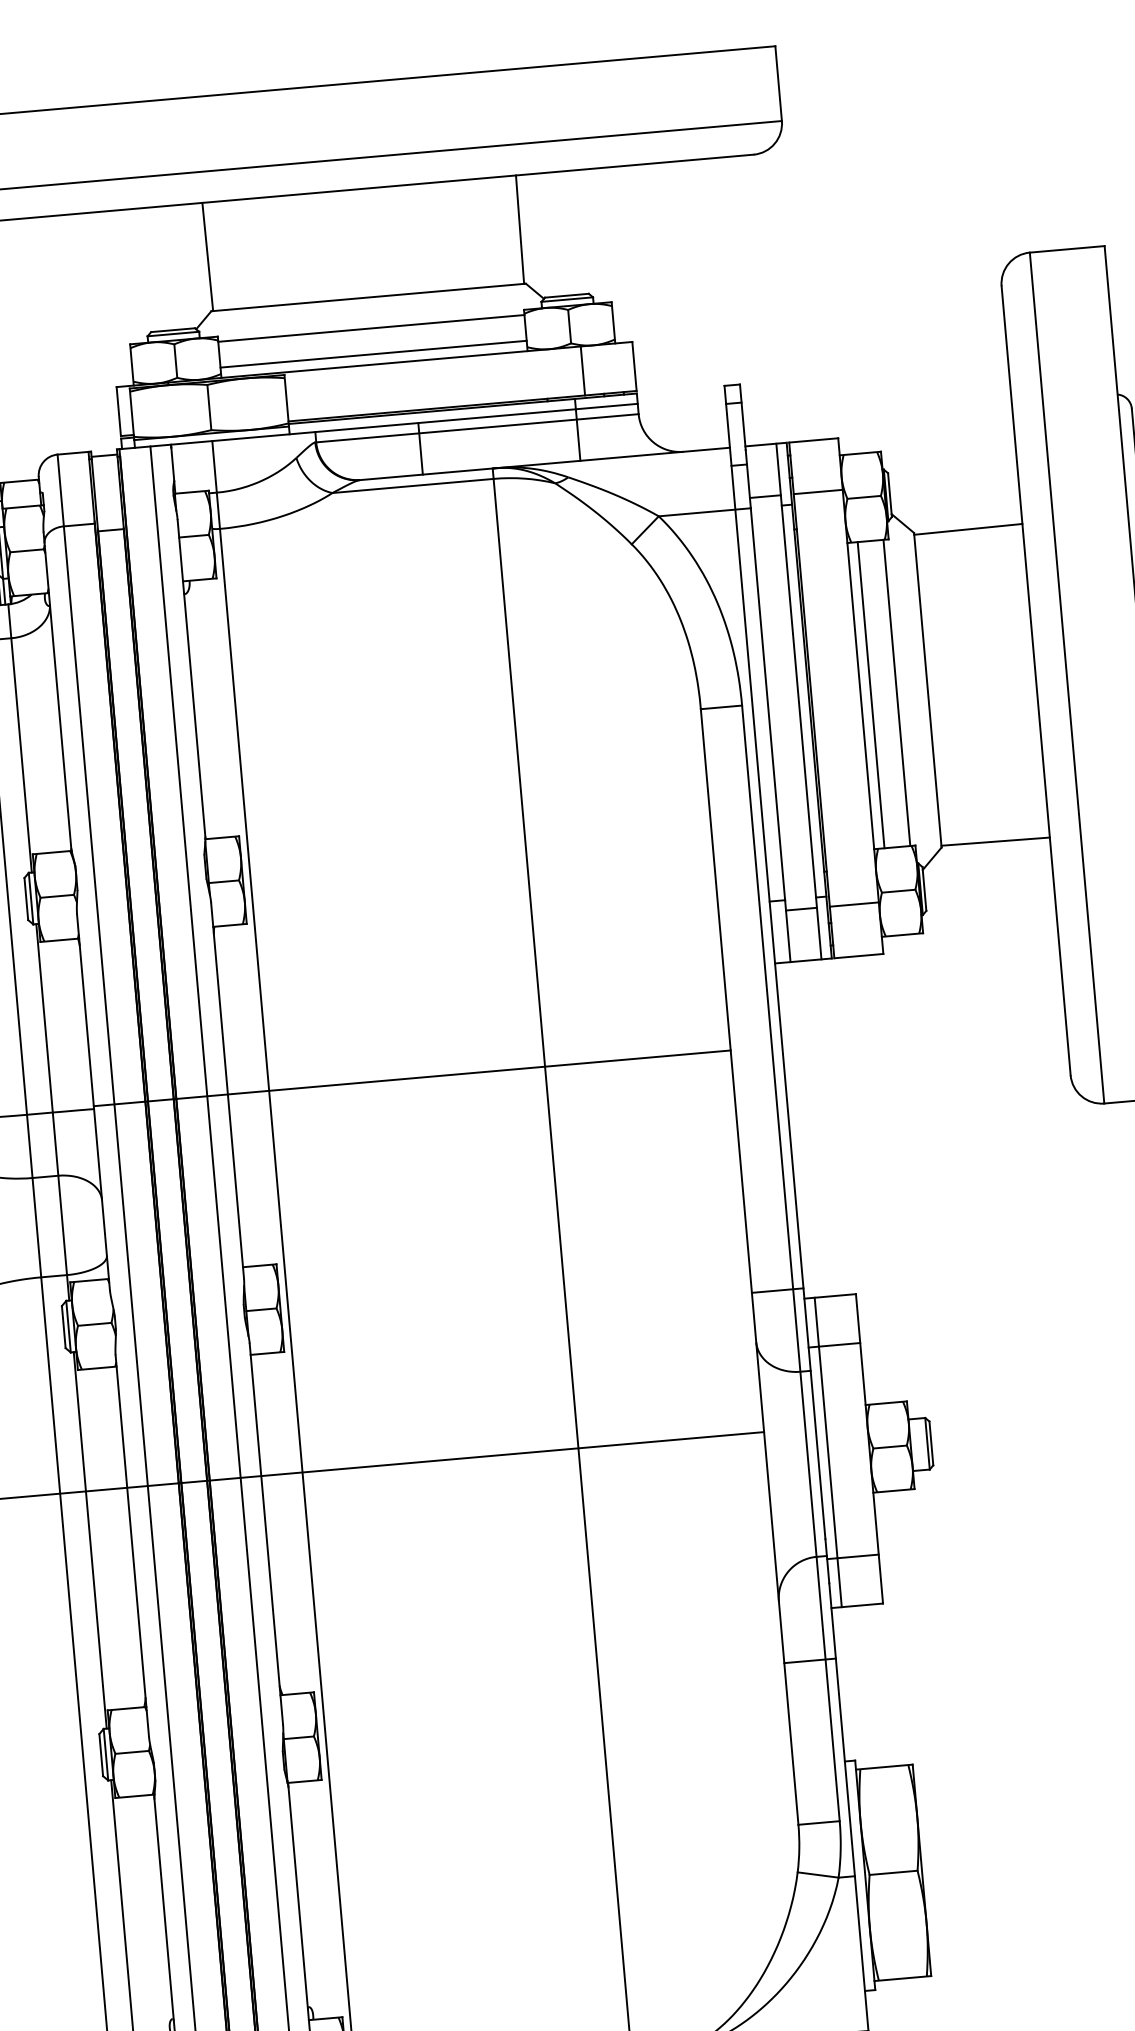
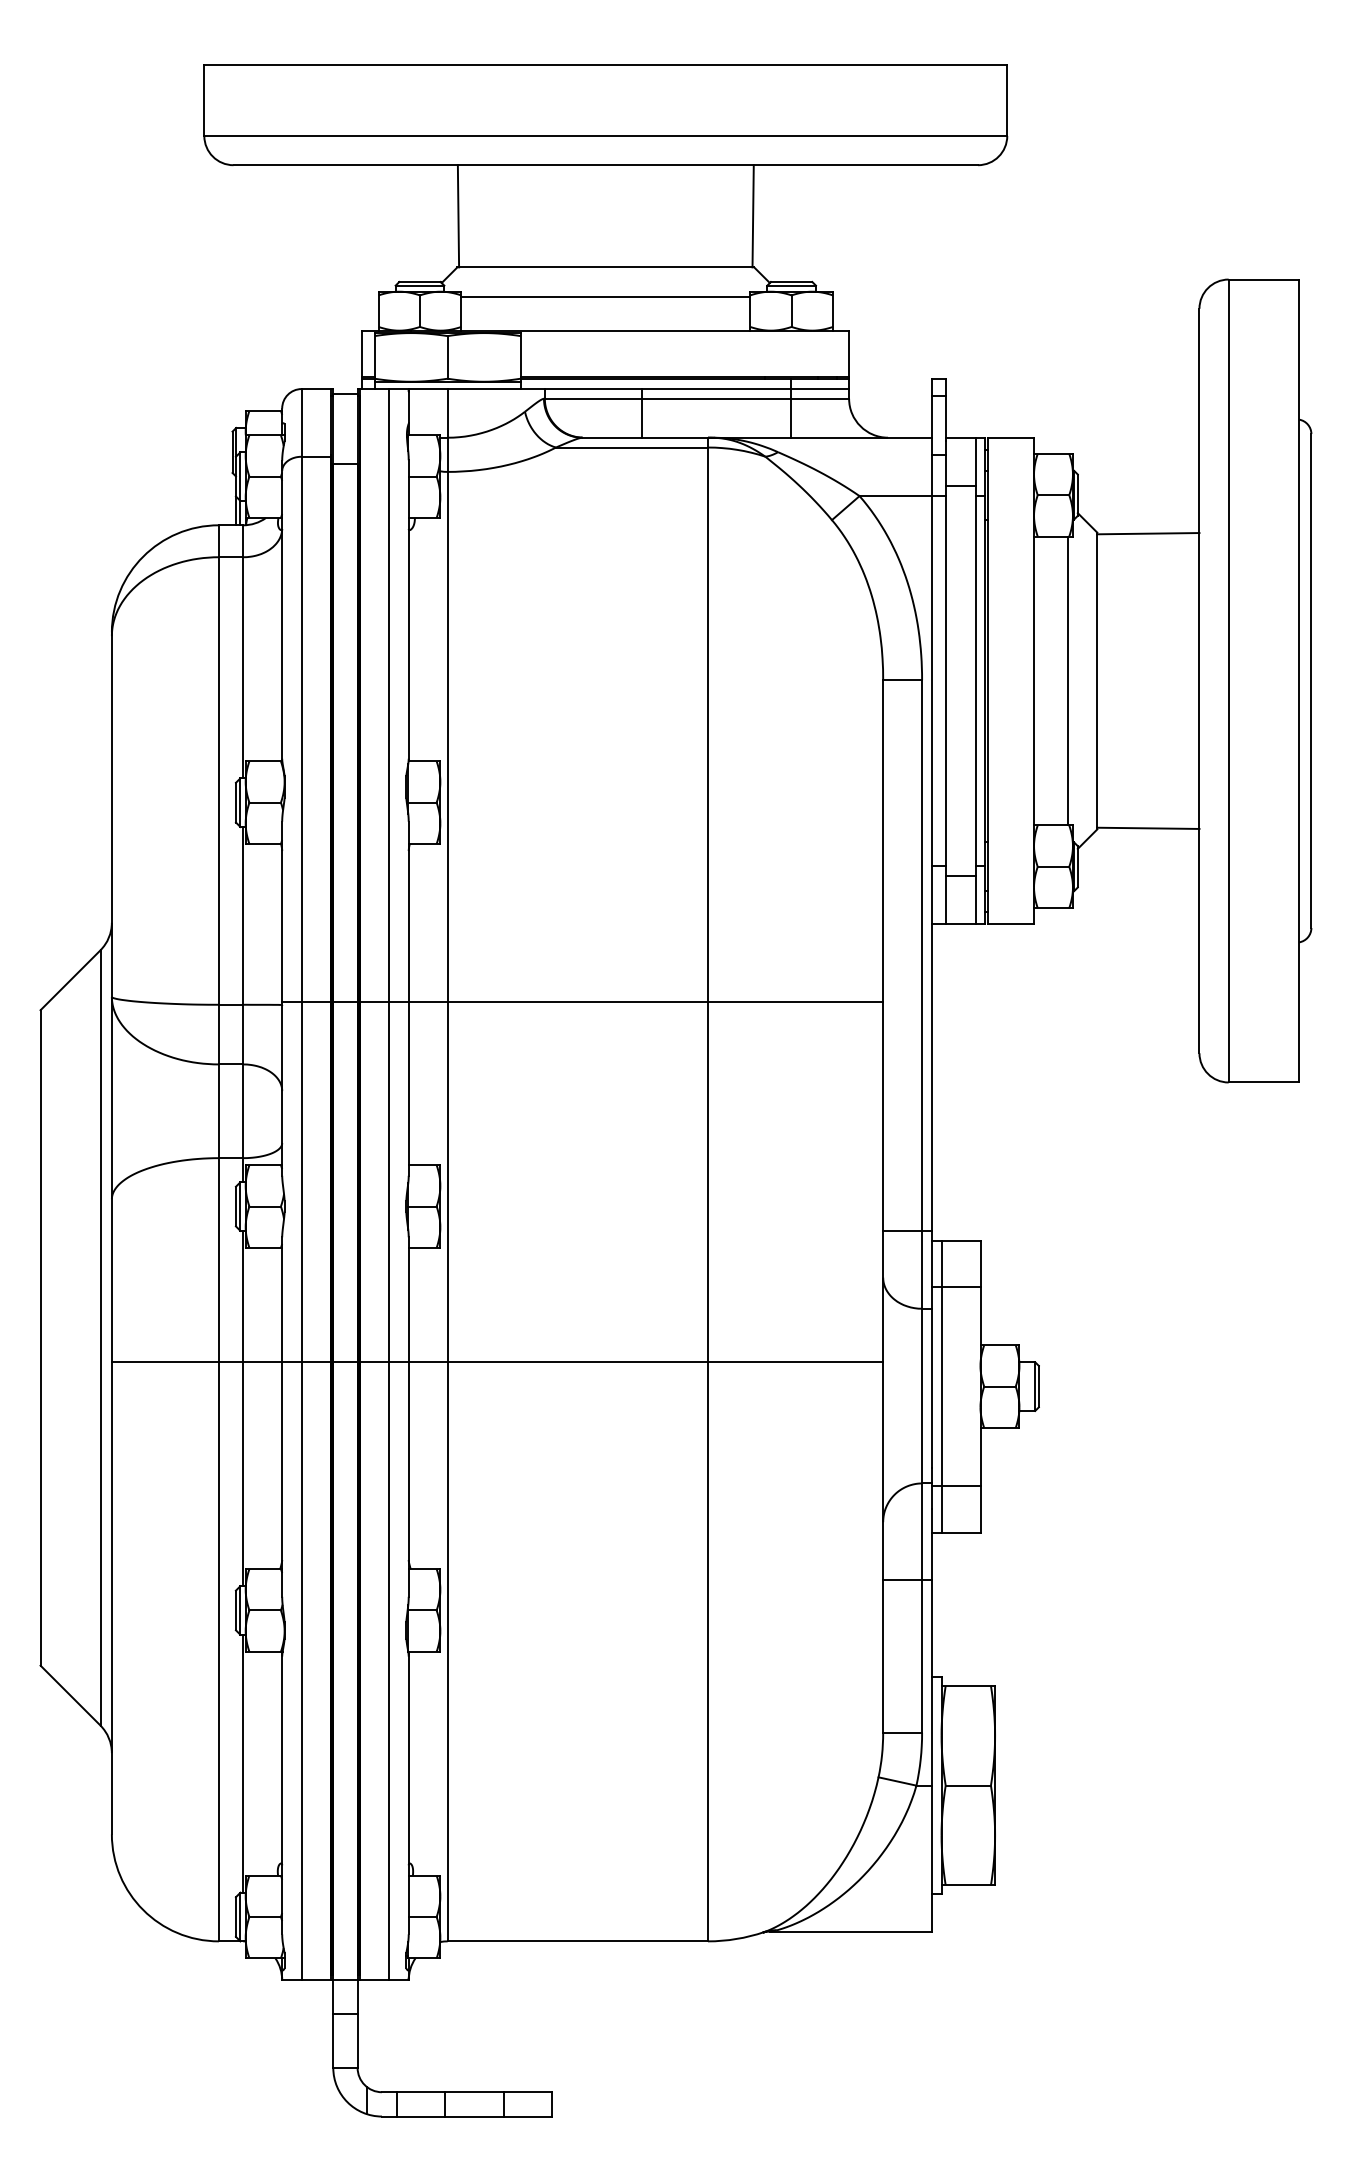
line: (373, 353) -> (605, 320), removed
line: (582, 370) -> (800, 353), removed
line: (817, 492) -> (1010, 486), removed
line: (870, 694) -> (1043, 680), removed
line: (853, 904) -> (1010, 875), removed

